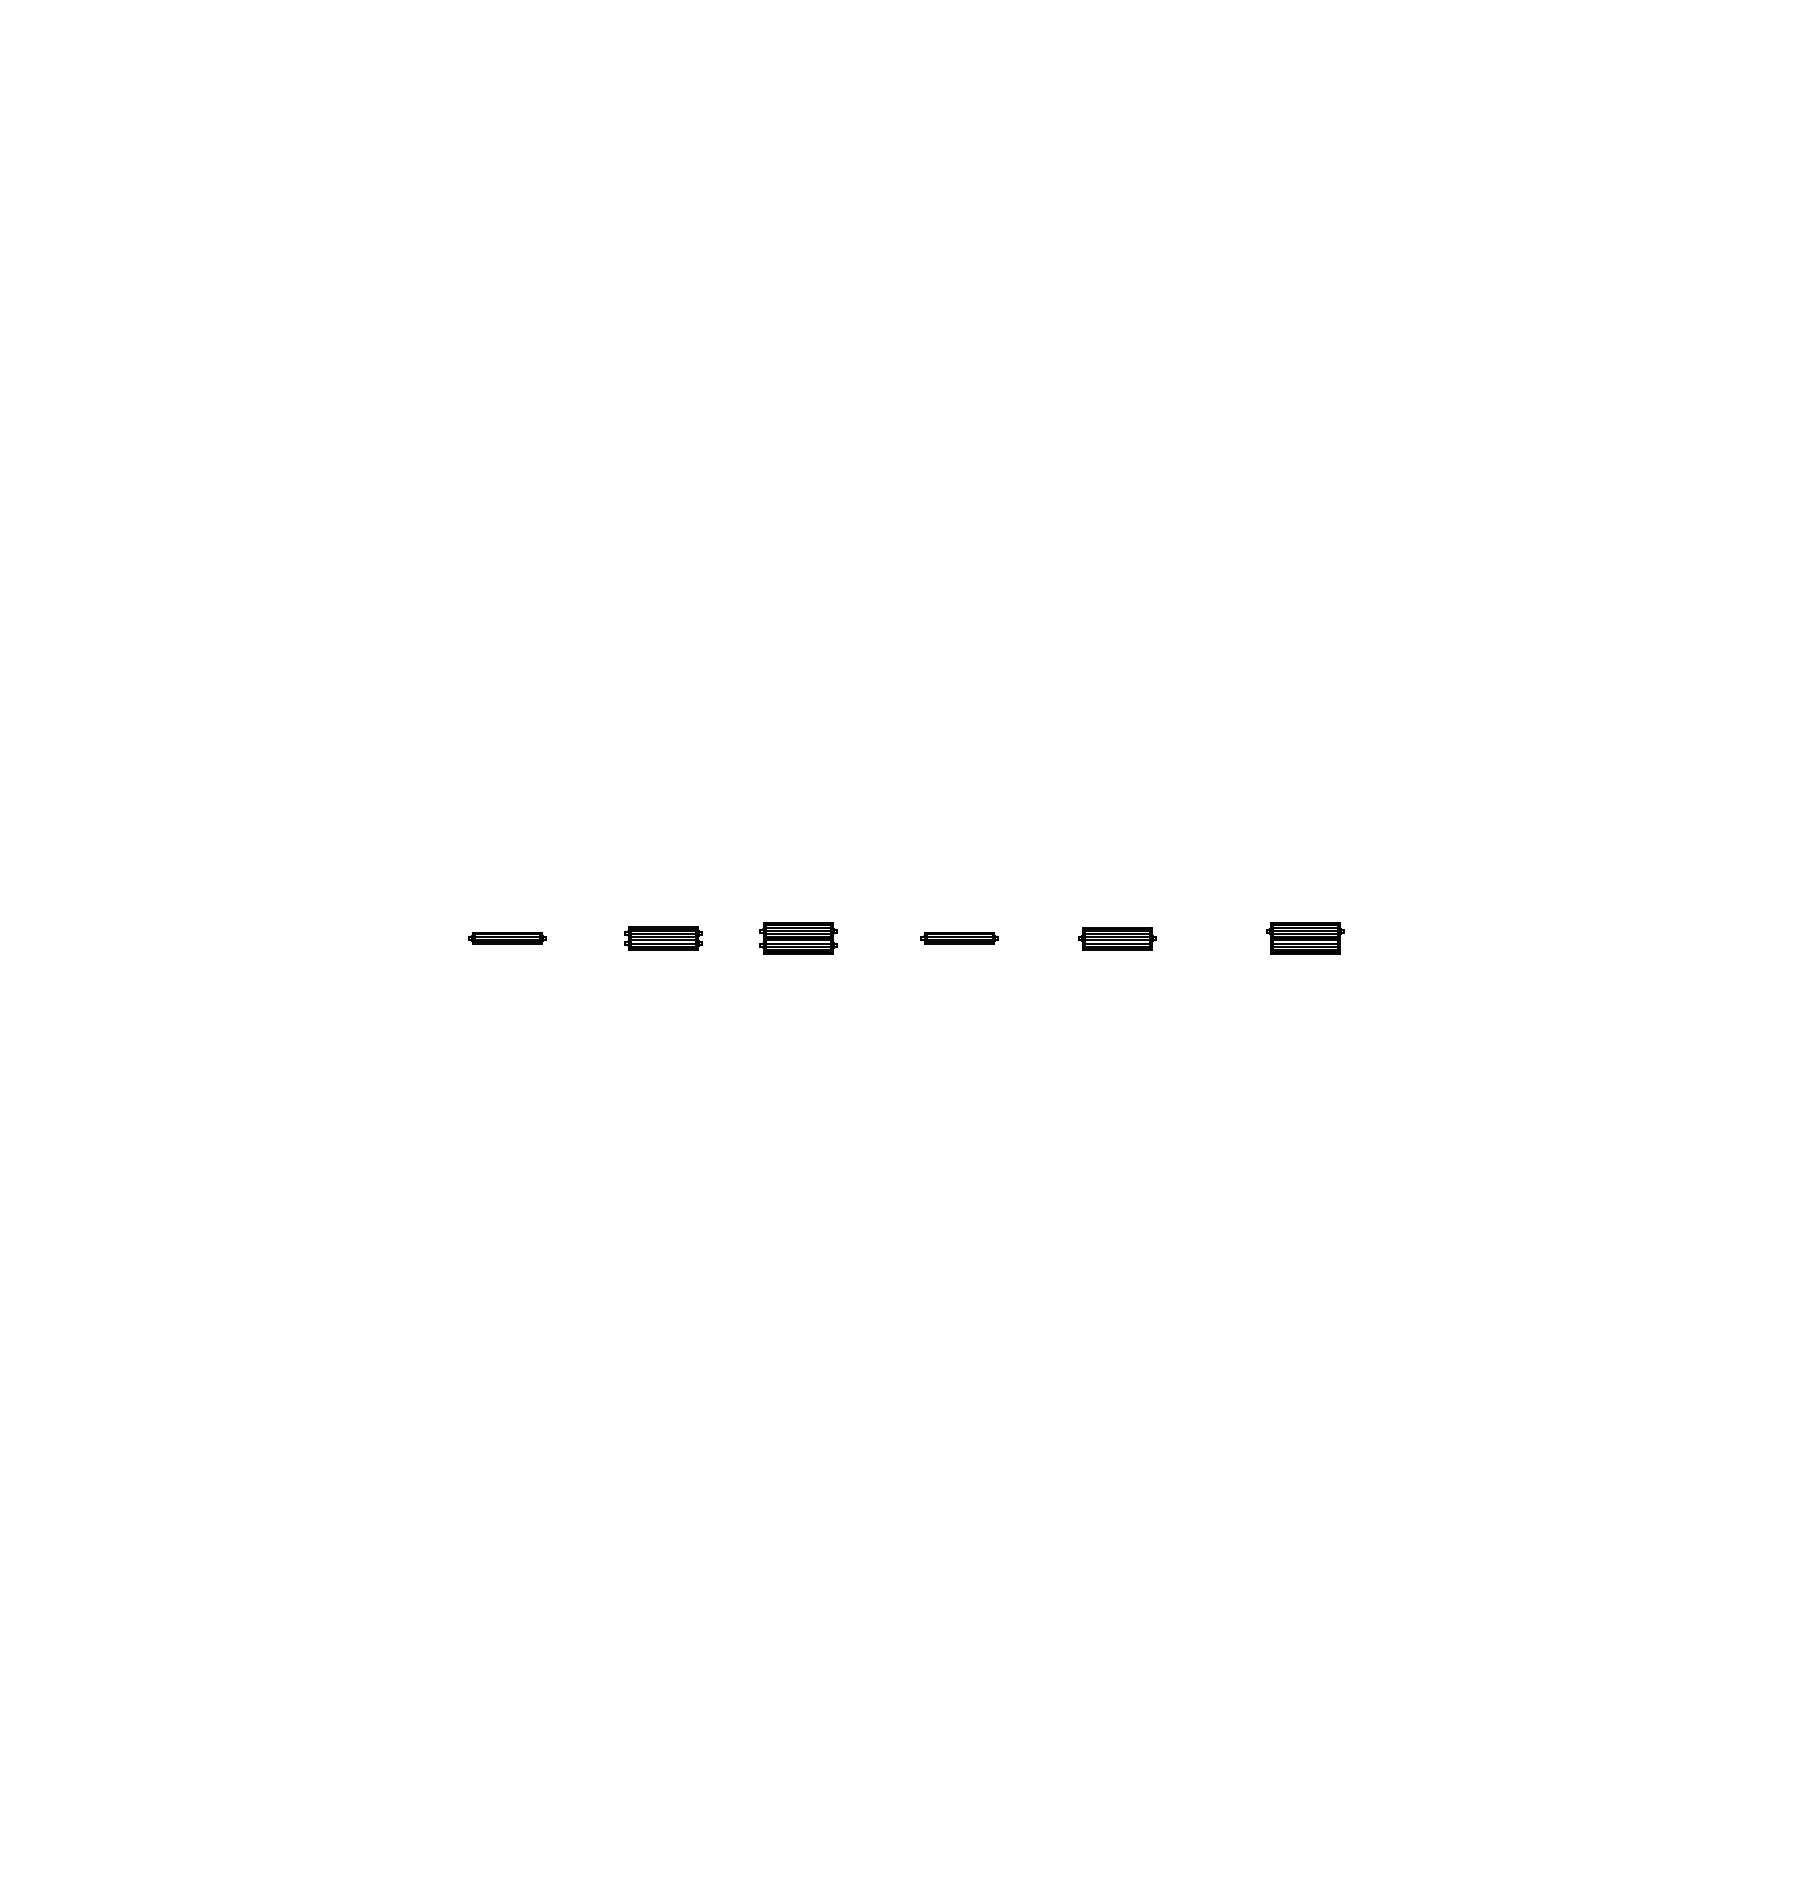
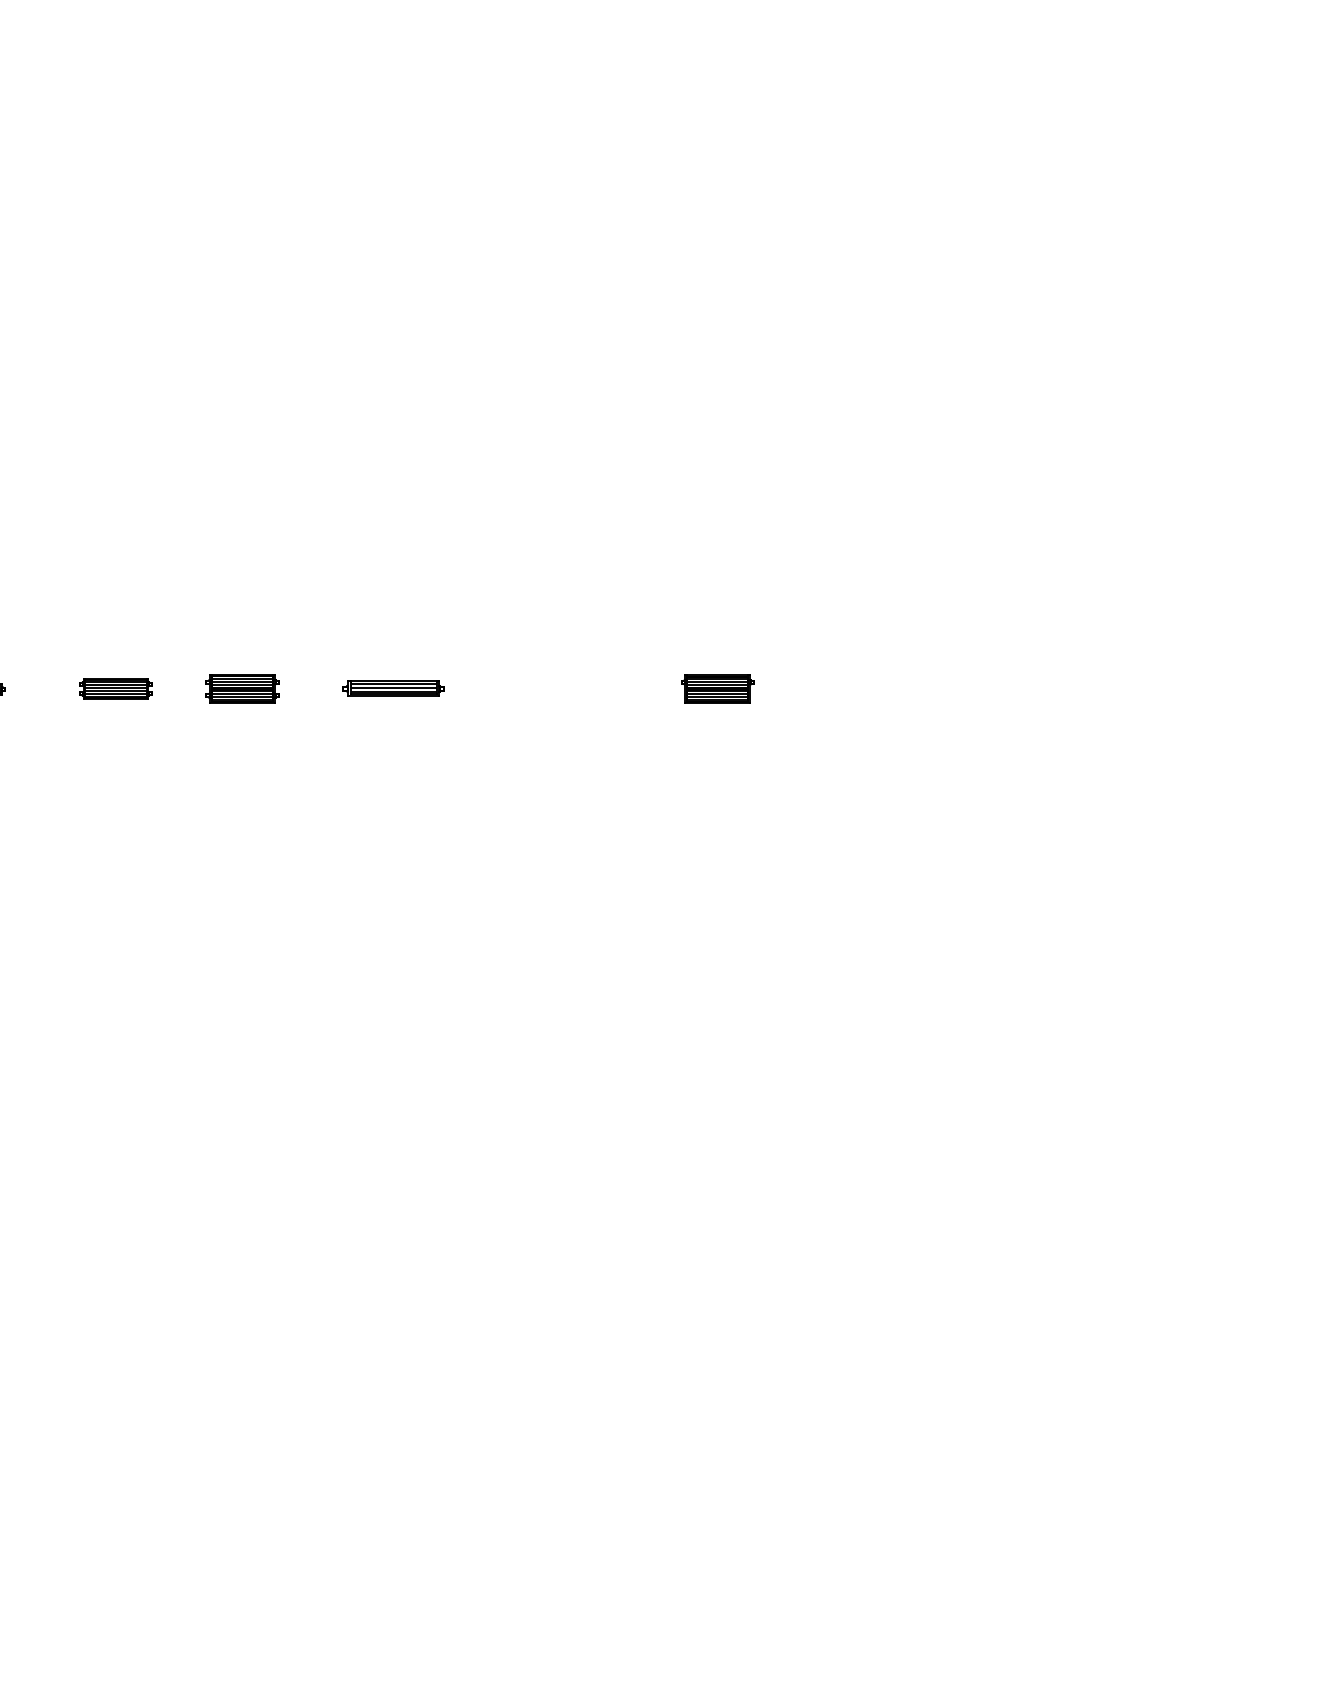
part: (959, 938) -> (393, 689), size x1.4
part: (1117, 938) -> (541, 689), removed

